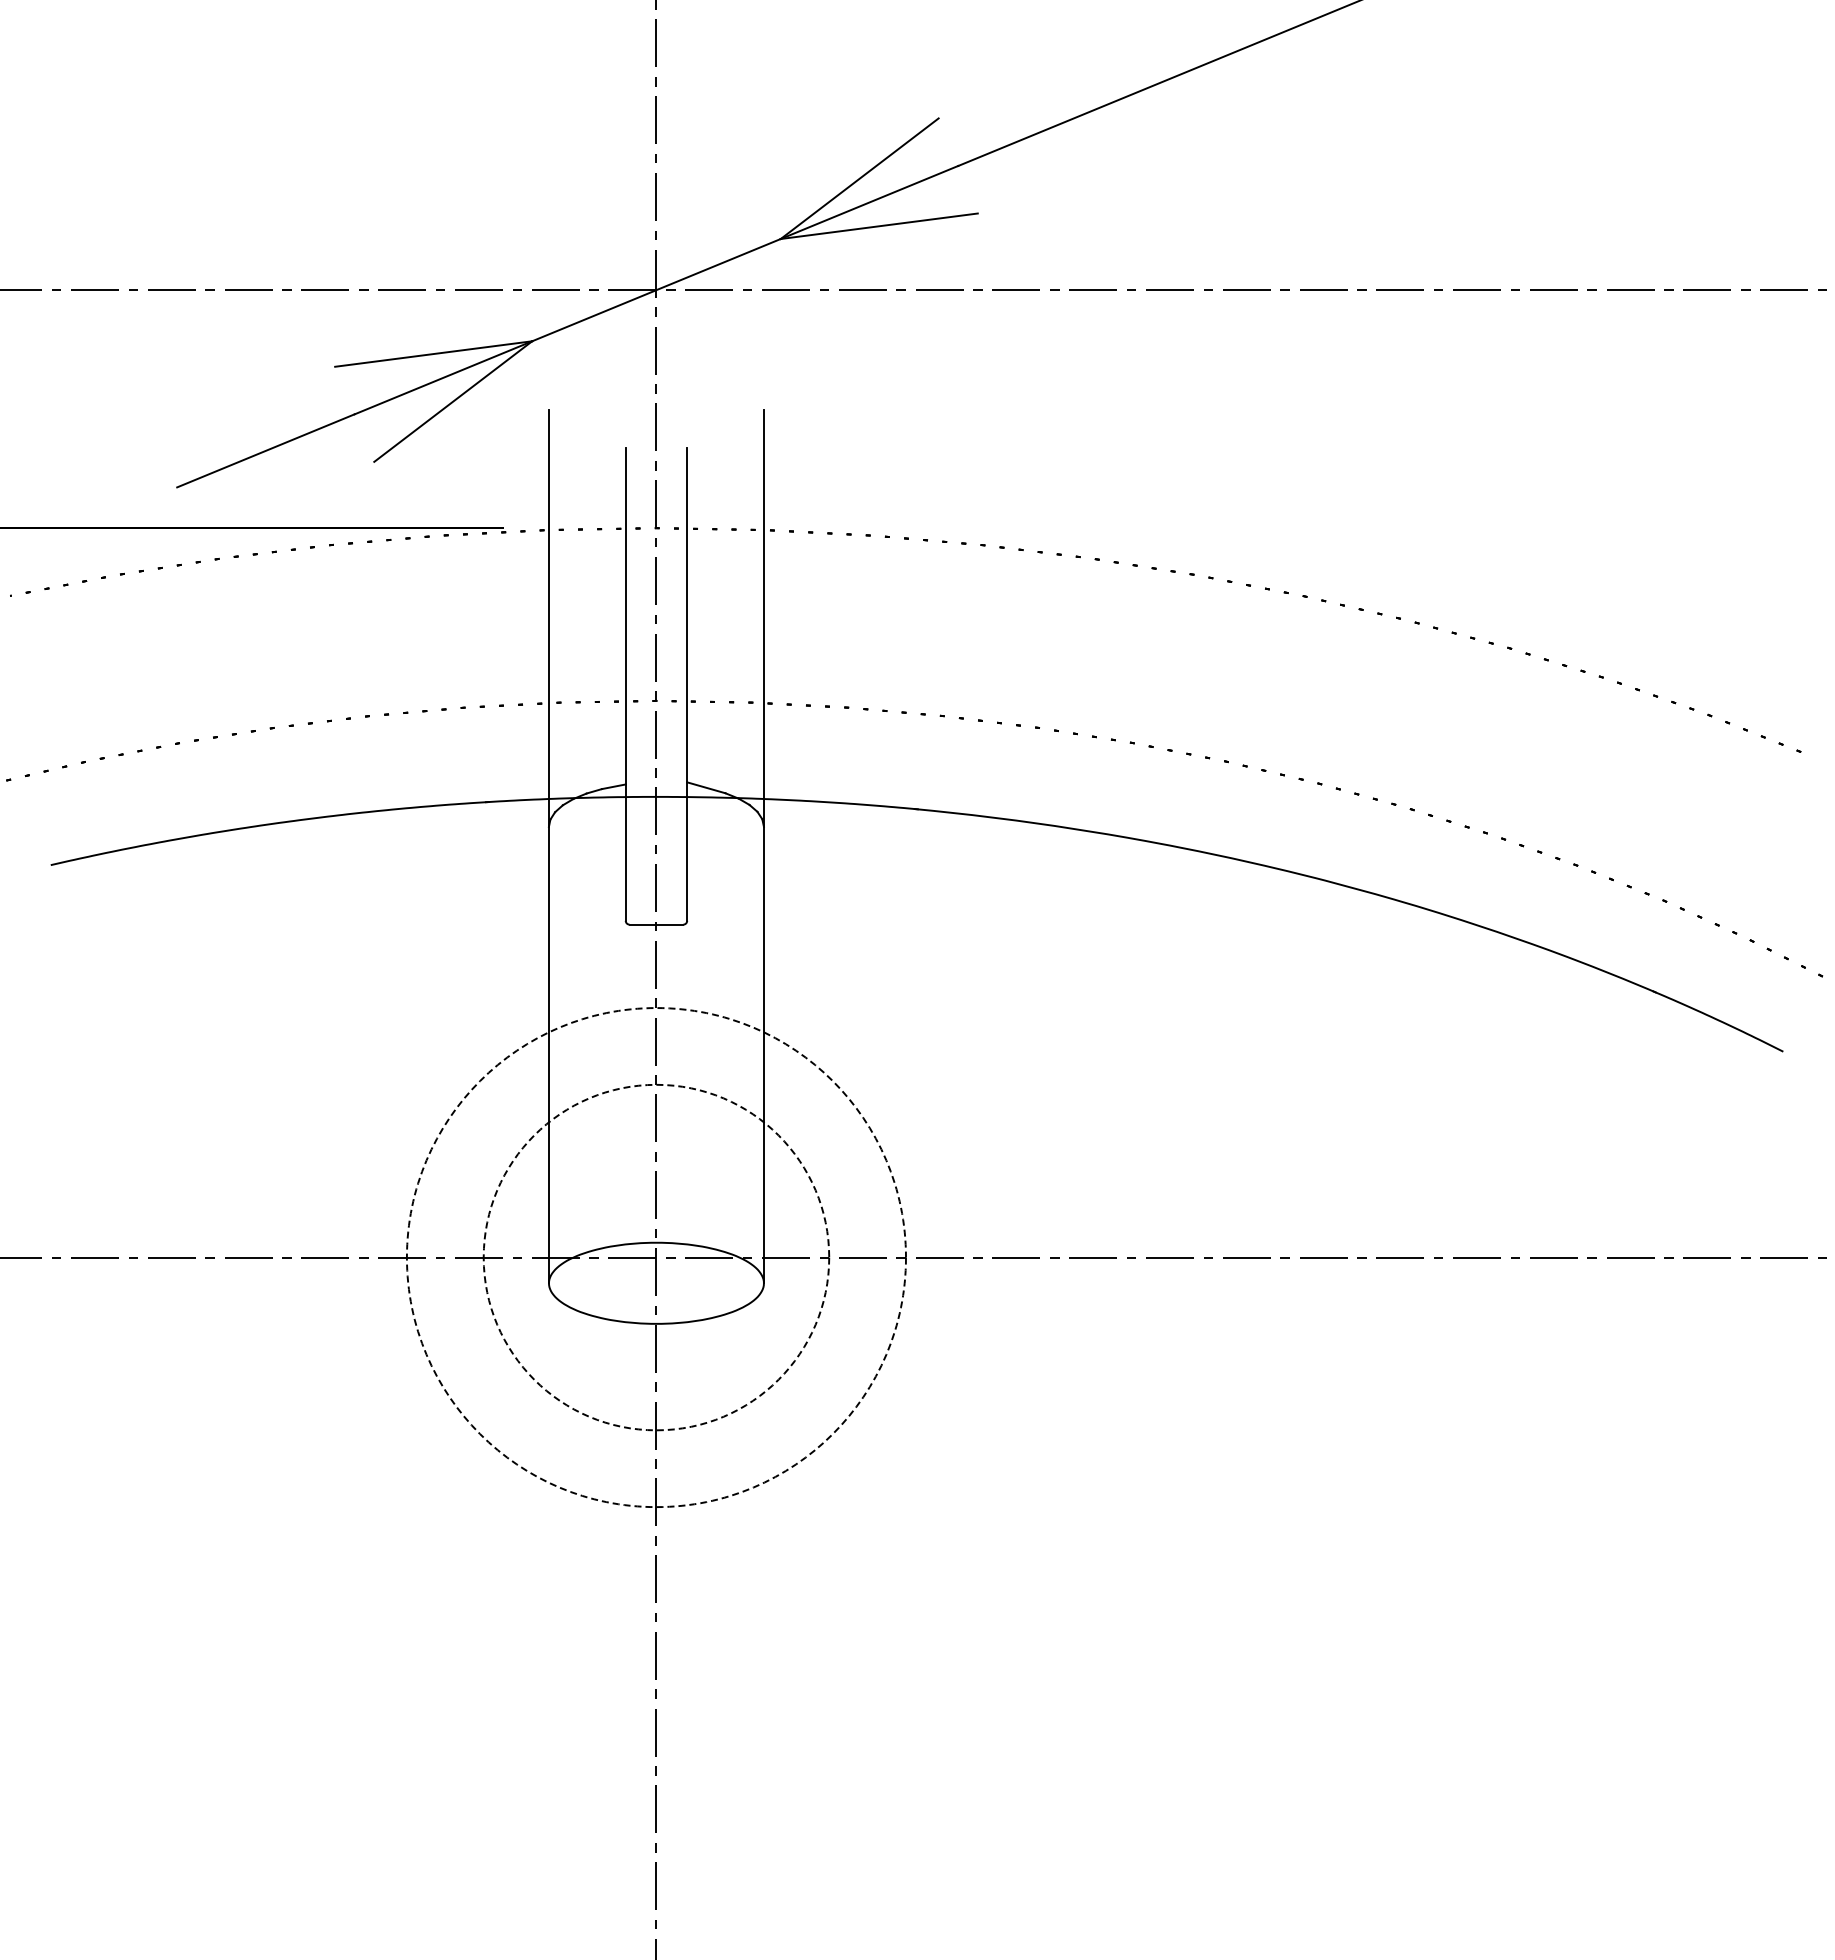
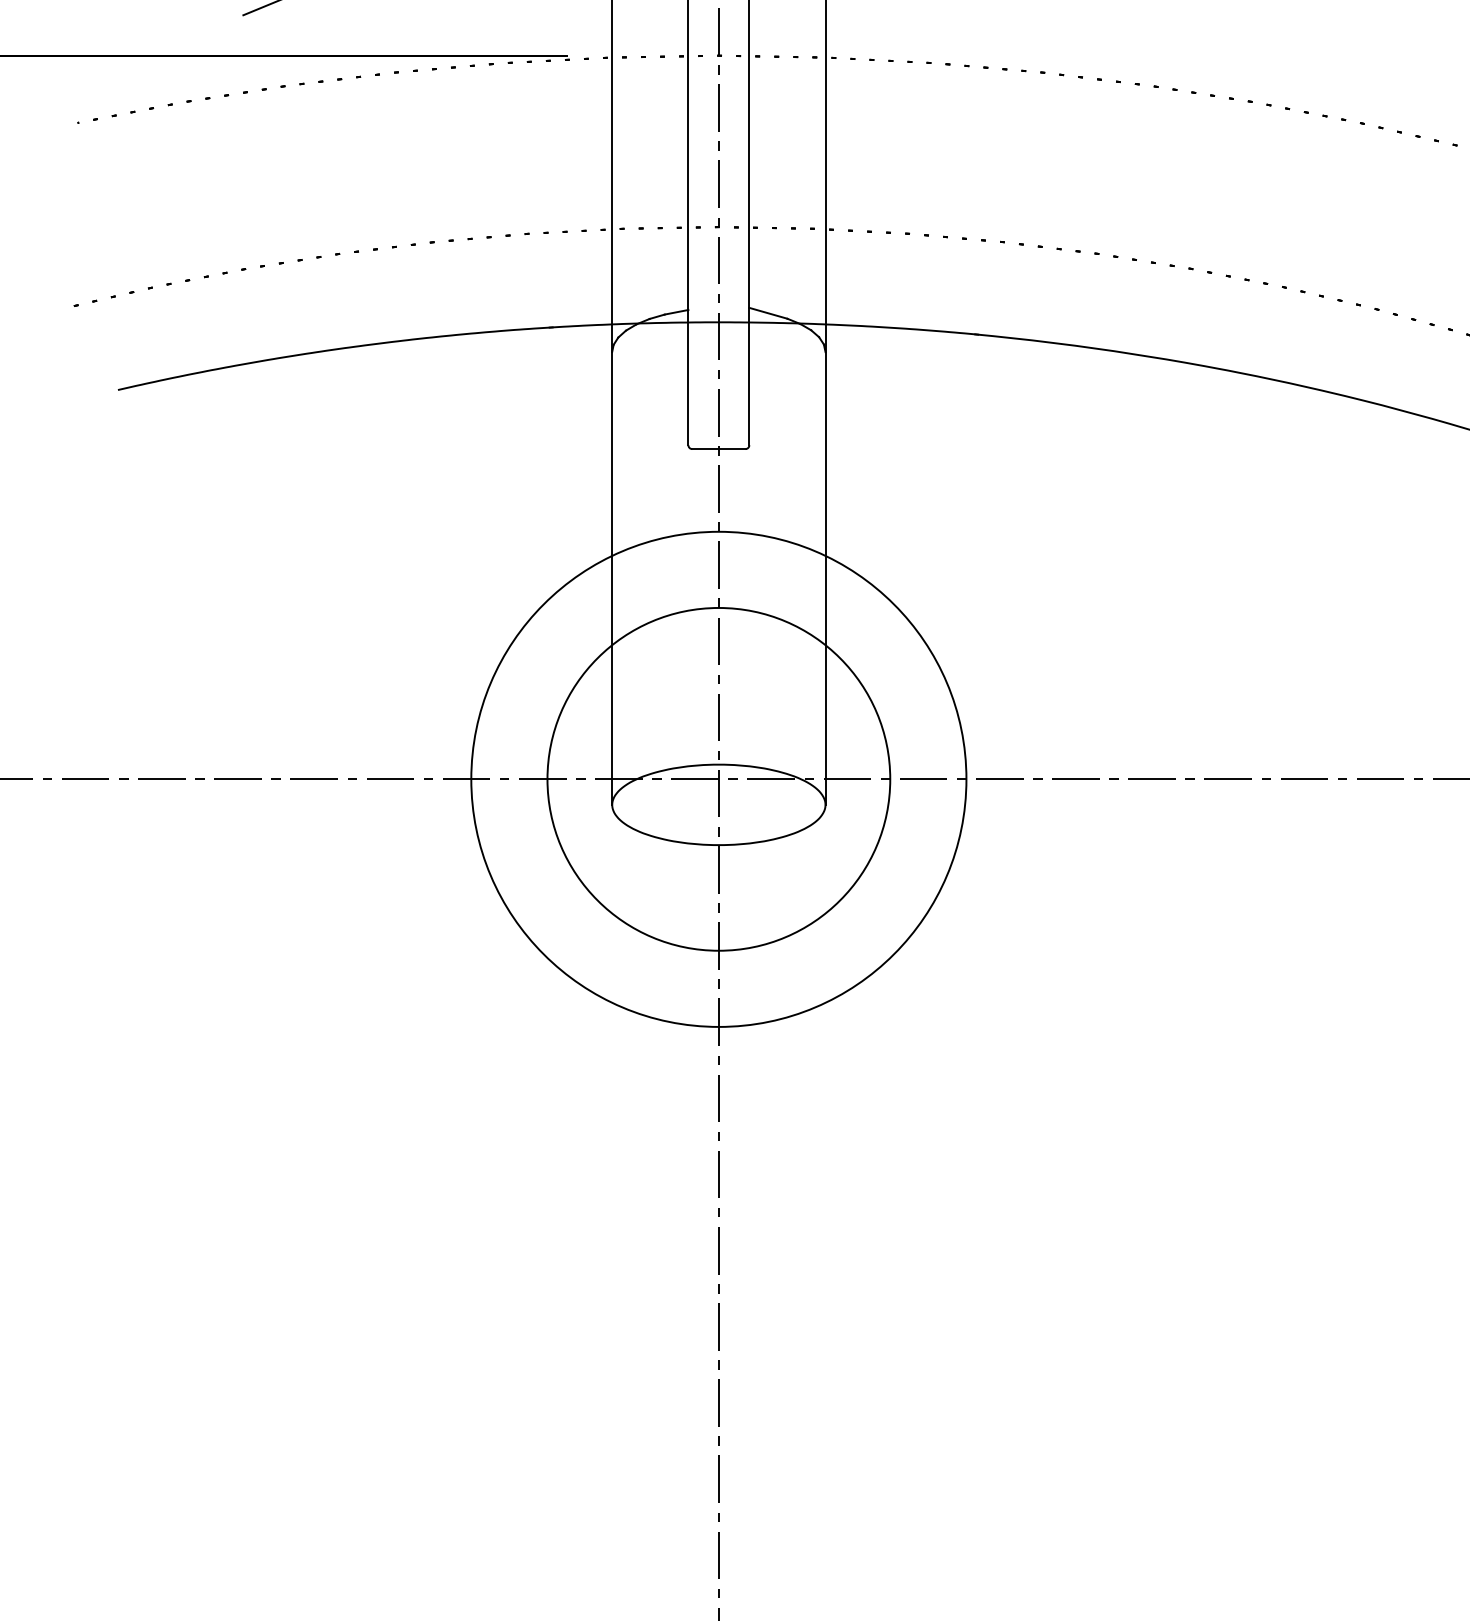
circle: (656, 1257) -> (718, 779), dashed -> solid
circle: (656, 1257) -> (718, 779), dashed -> solid

